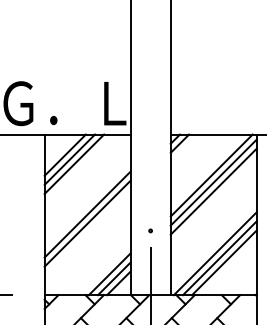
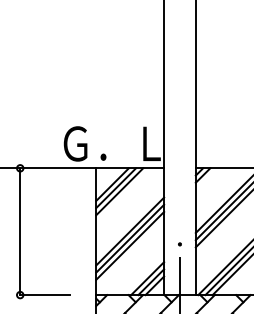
line: (87, 232) -> (130, 245), added

